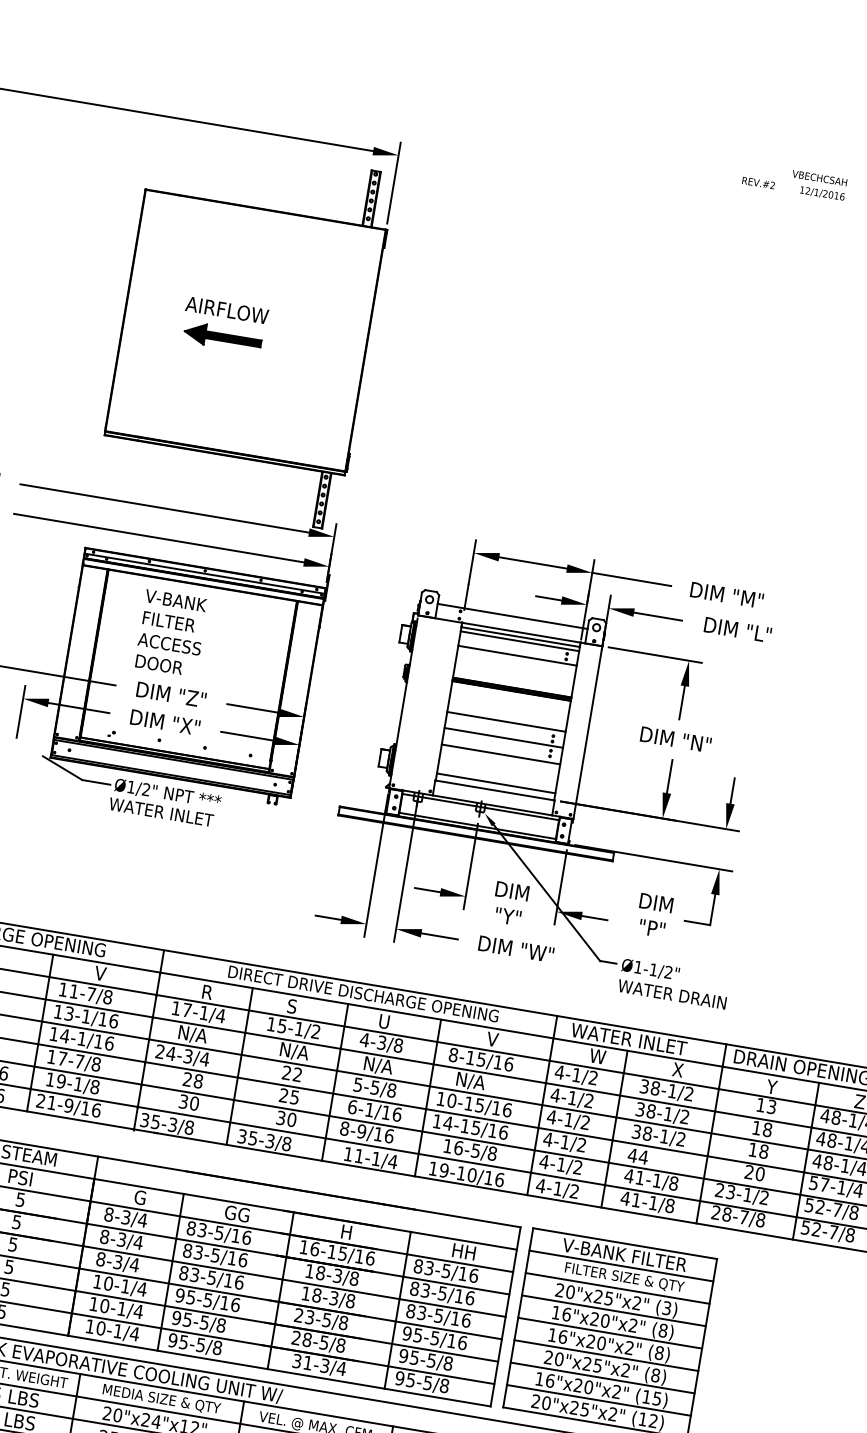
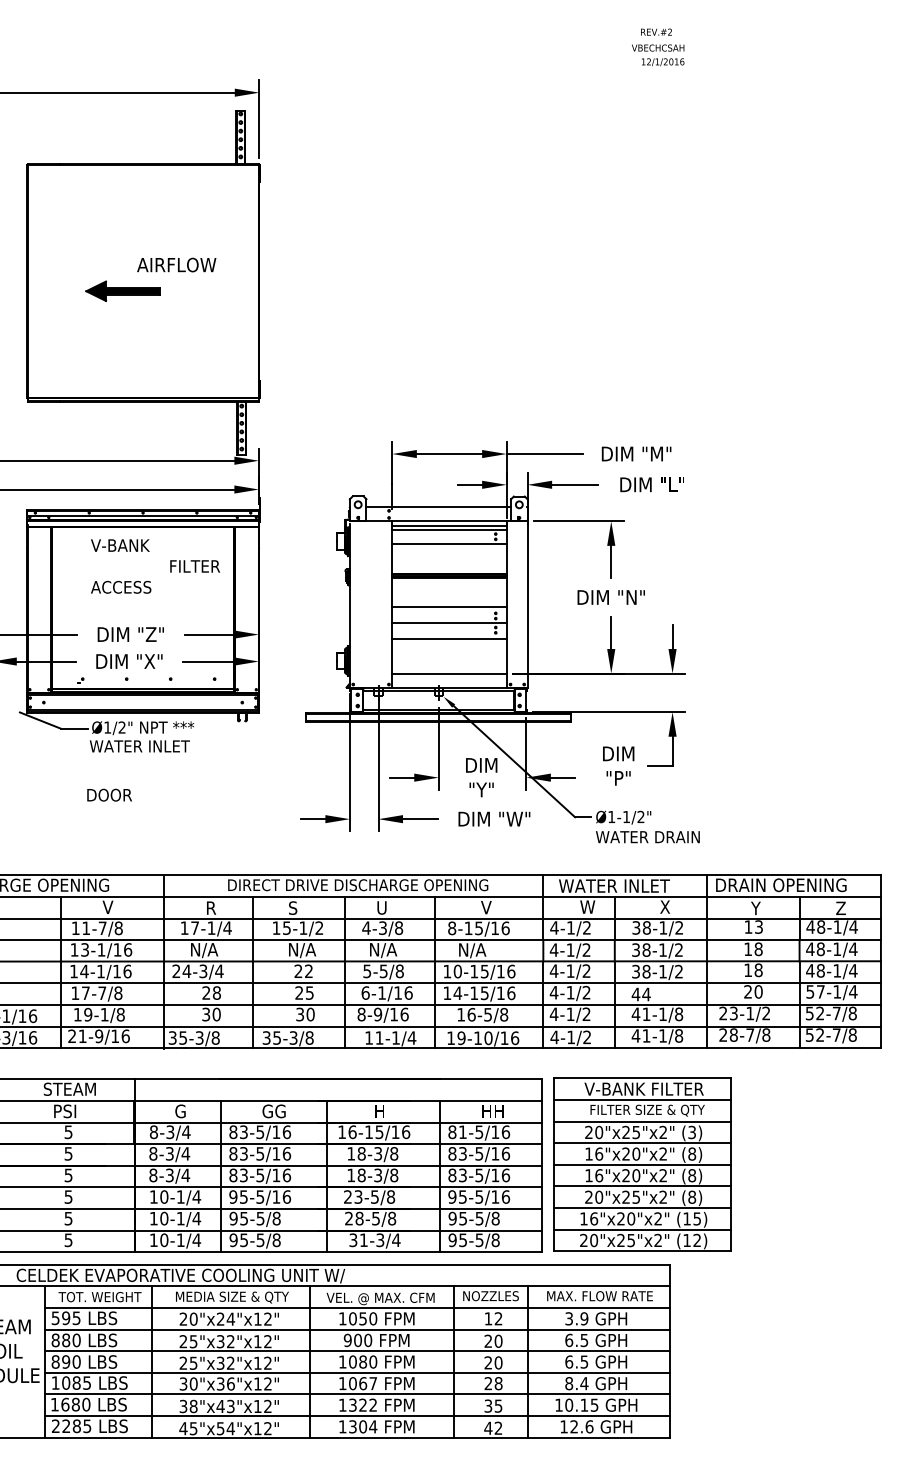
text: (758, 182) -> (656, 31), moved
text: (226, 309) -> (176, 264), moved
text: (168, 621) -> (194, 566), moved
text: (159, 663) -> (109, 794), moved
line: (496, 783) -> (449, 666), removed
text: (428, 1268) -> (462, 1132), 83-5/16 -> 81-5/16

